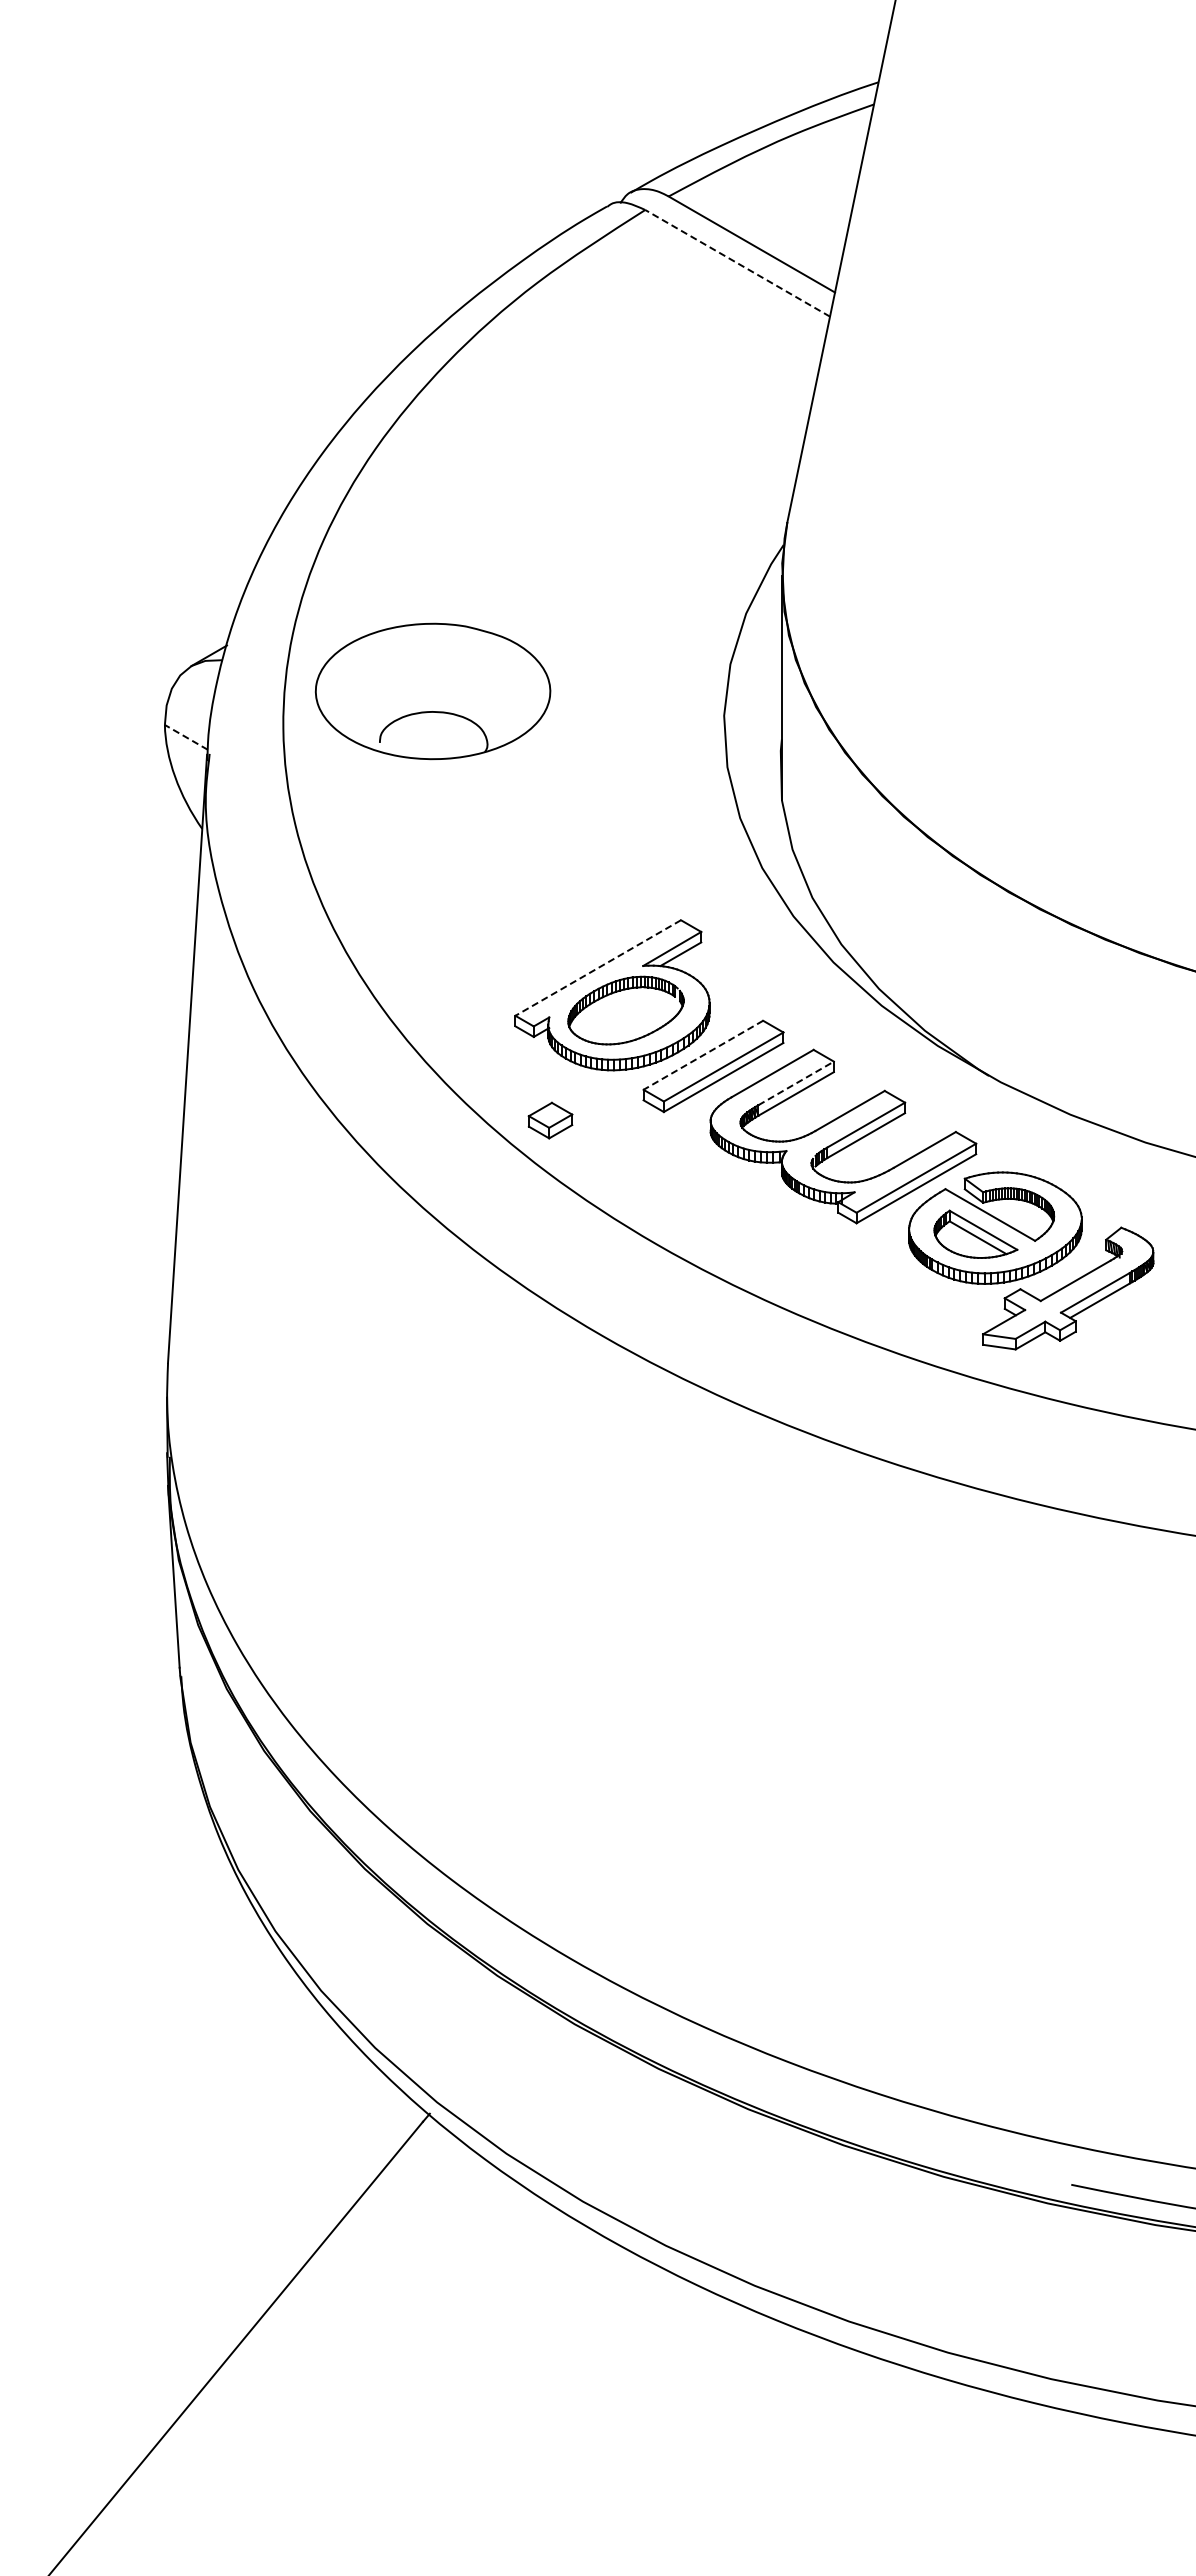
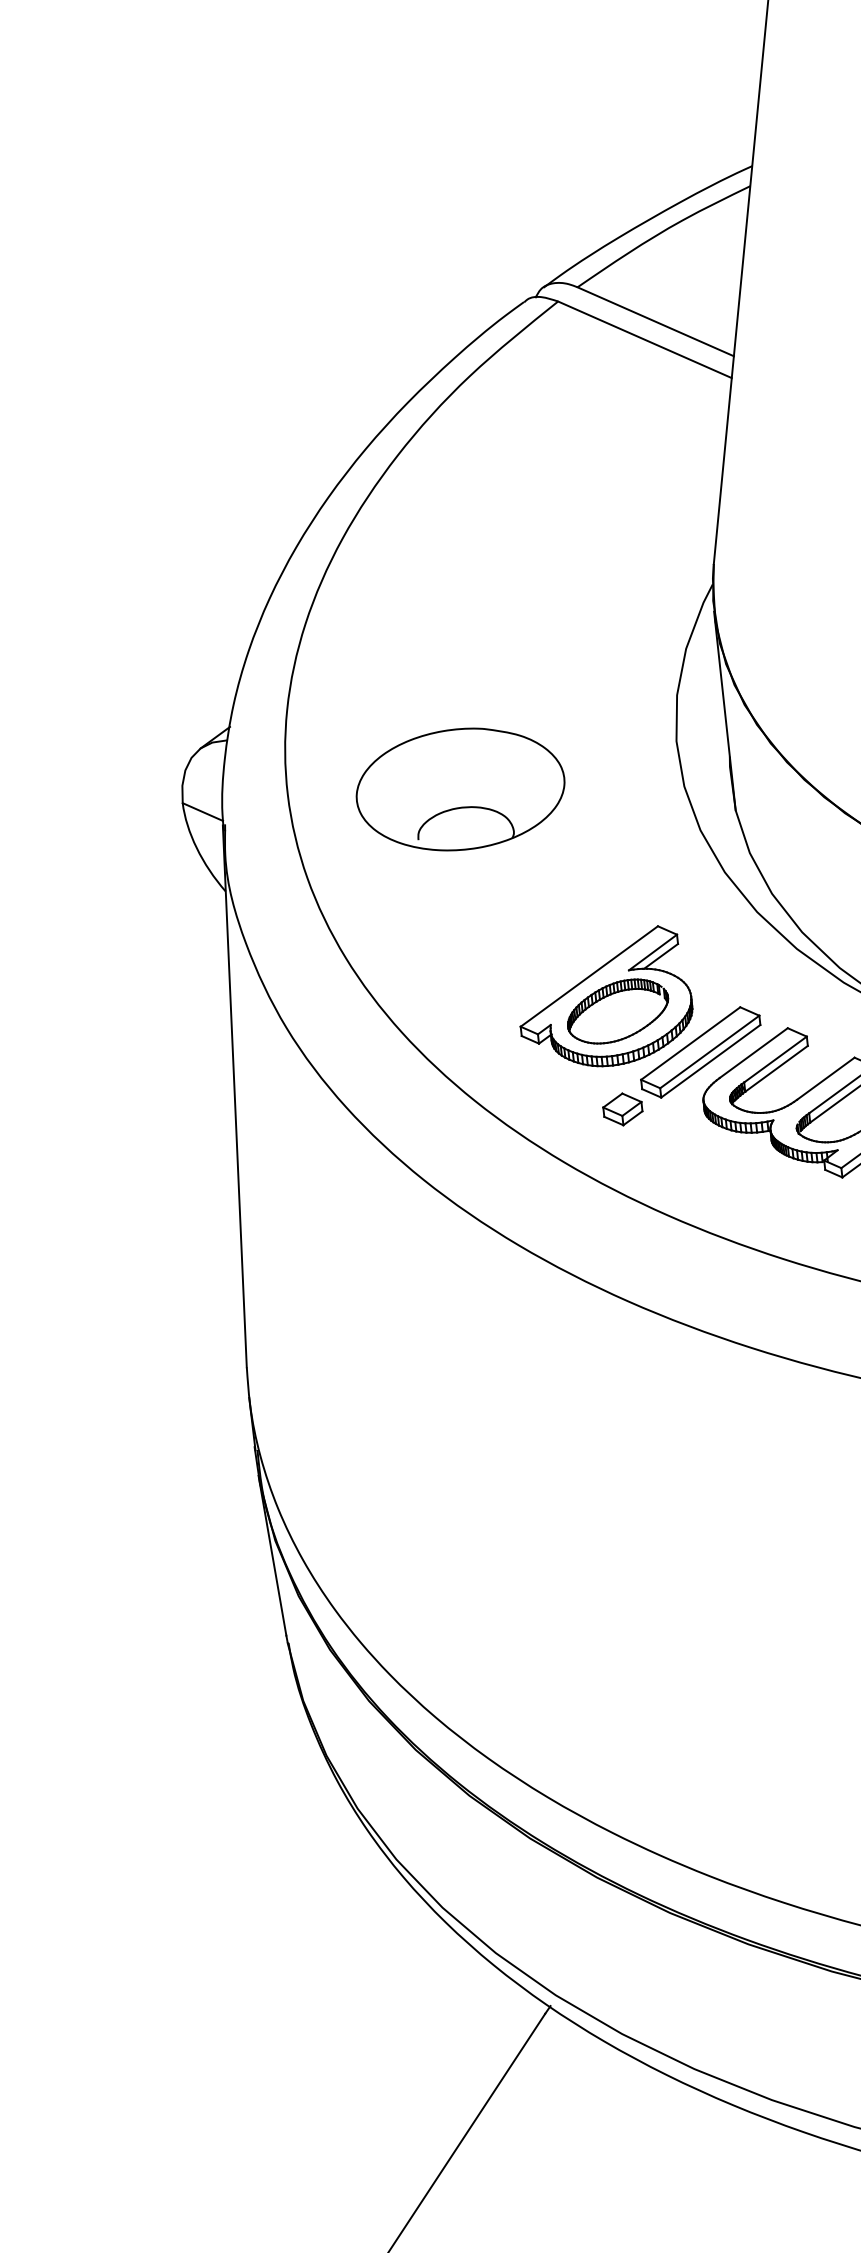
line: (737, 263) -> (644, 339), dashed -> solid
part: (432, 691) -> (460, 789), moved
line: (186, 737) -> (203, 812), dashed -> solid
line: (598, 968) -> (589, 976), dashed -> solid
line: (702, 1055) -> (689, 1043), dashed -> solid
line: (796, 1083) -> (775, 1059), dashed -> solid
part: (550, 1120) -> (622, 1109), moved

